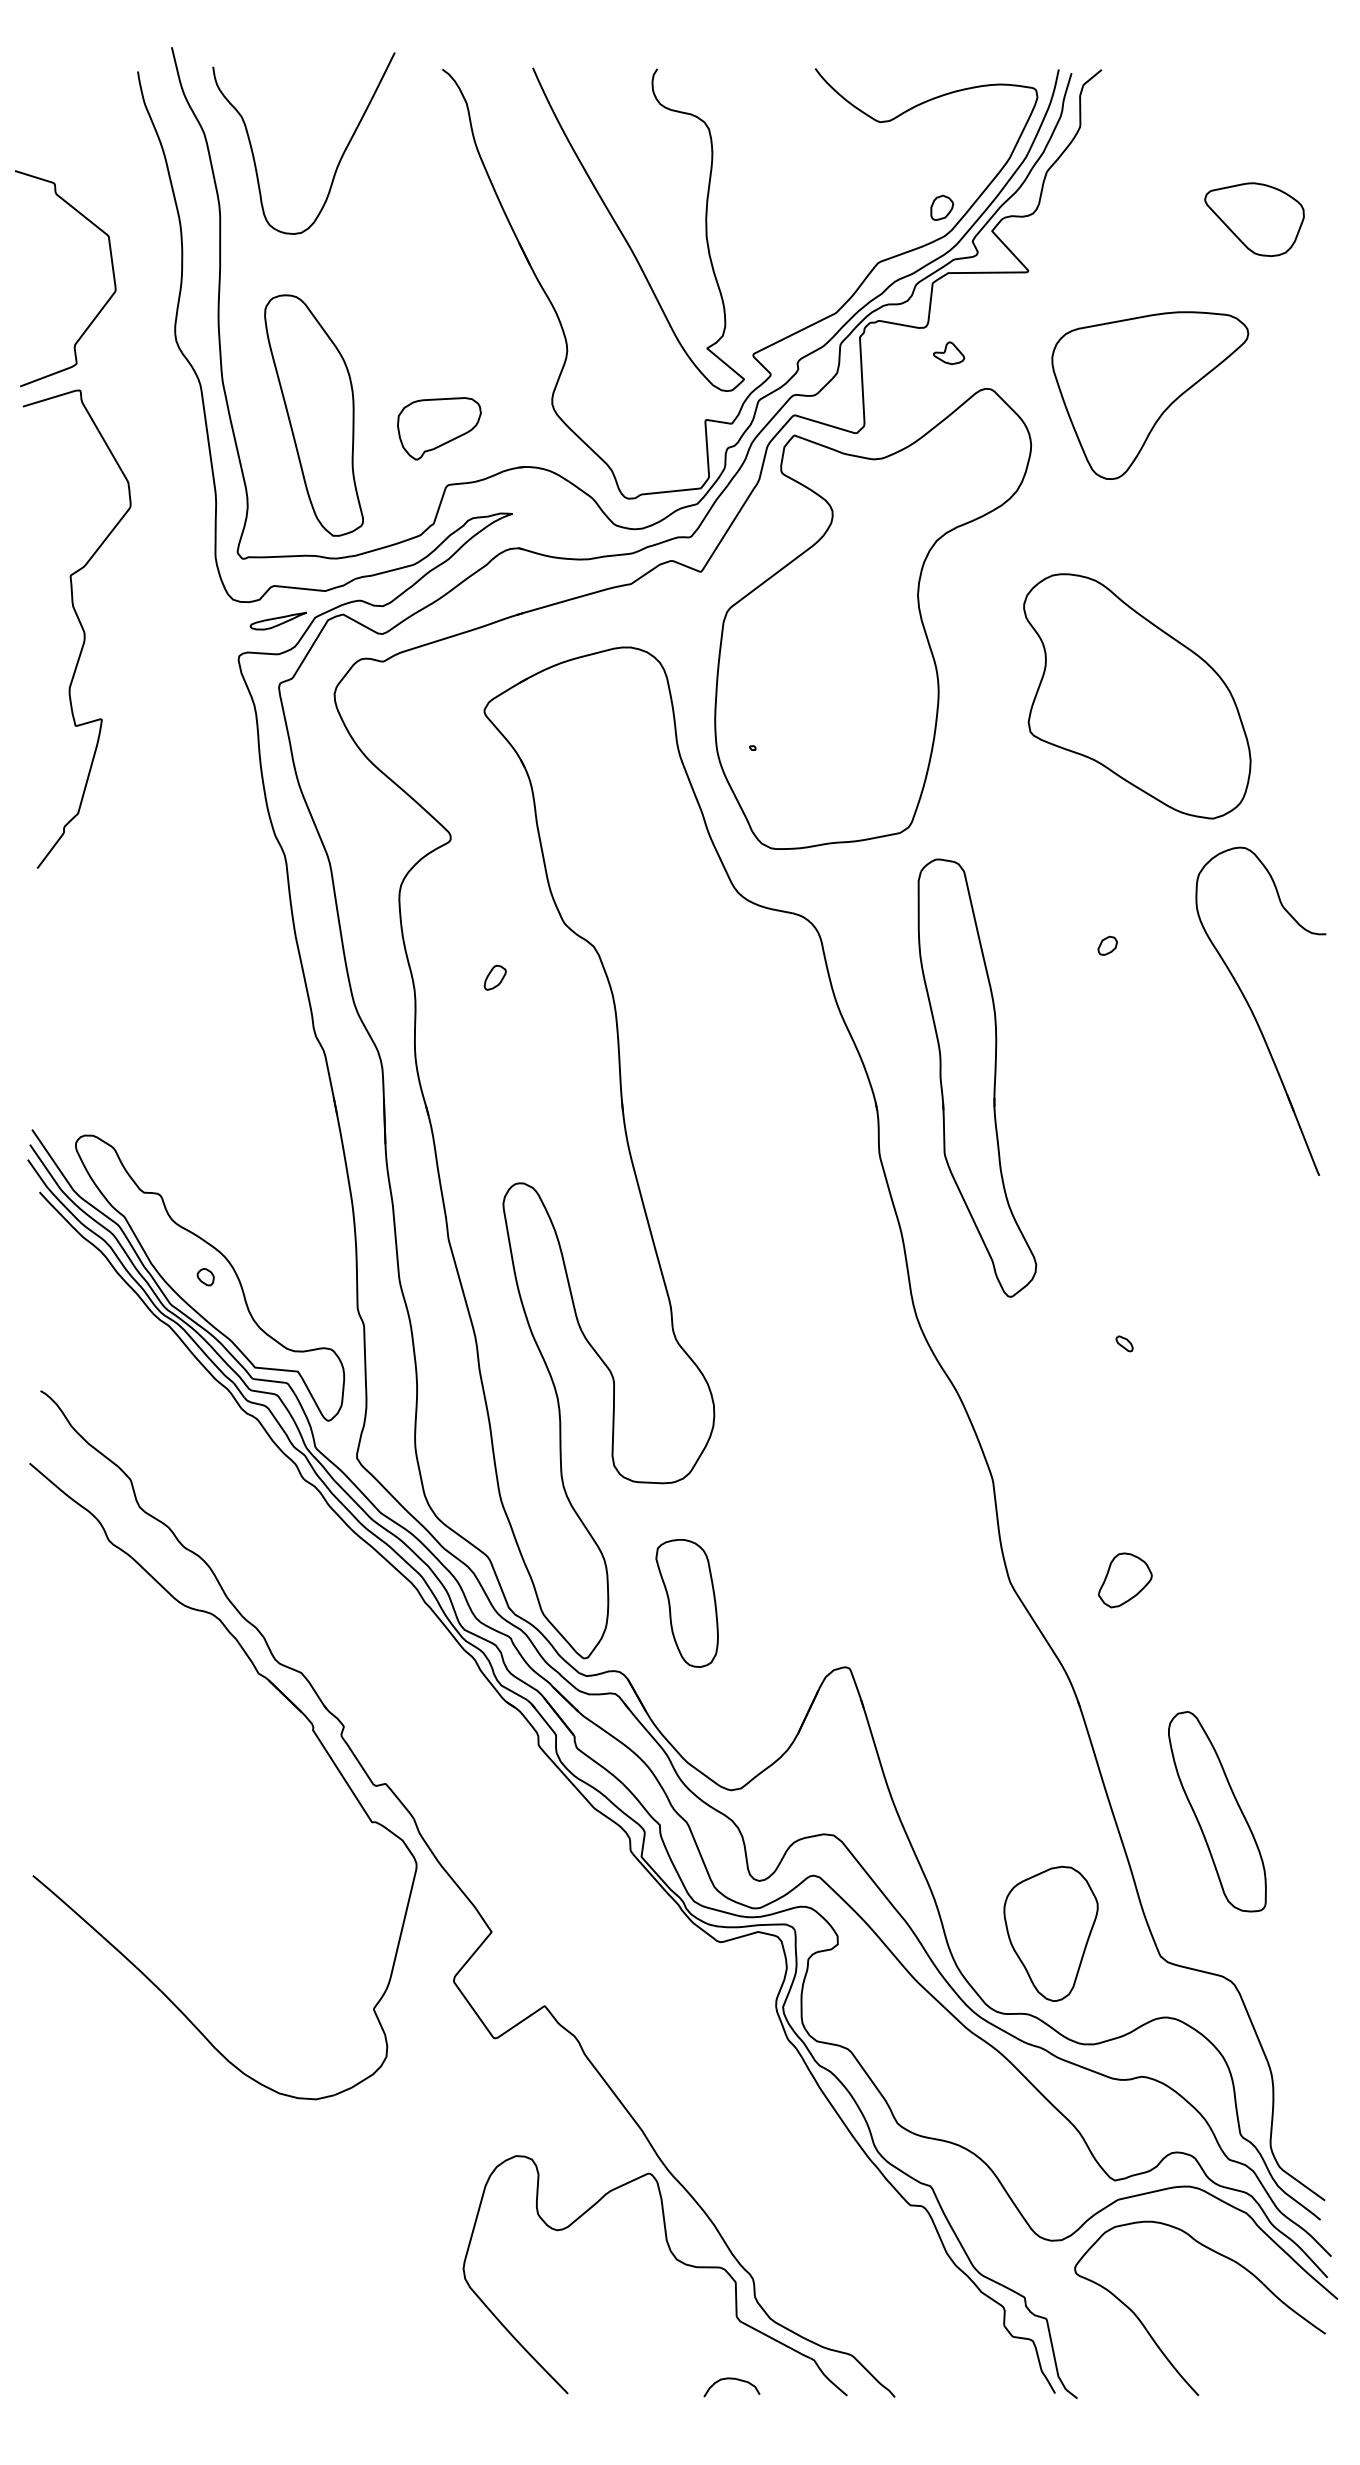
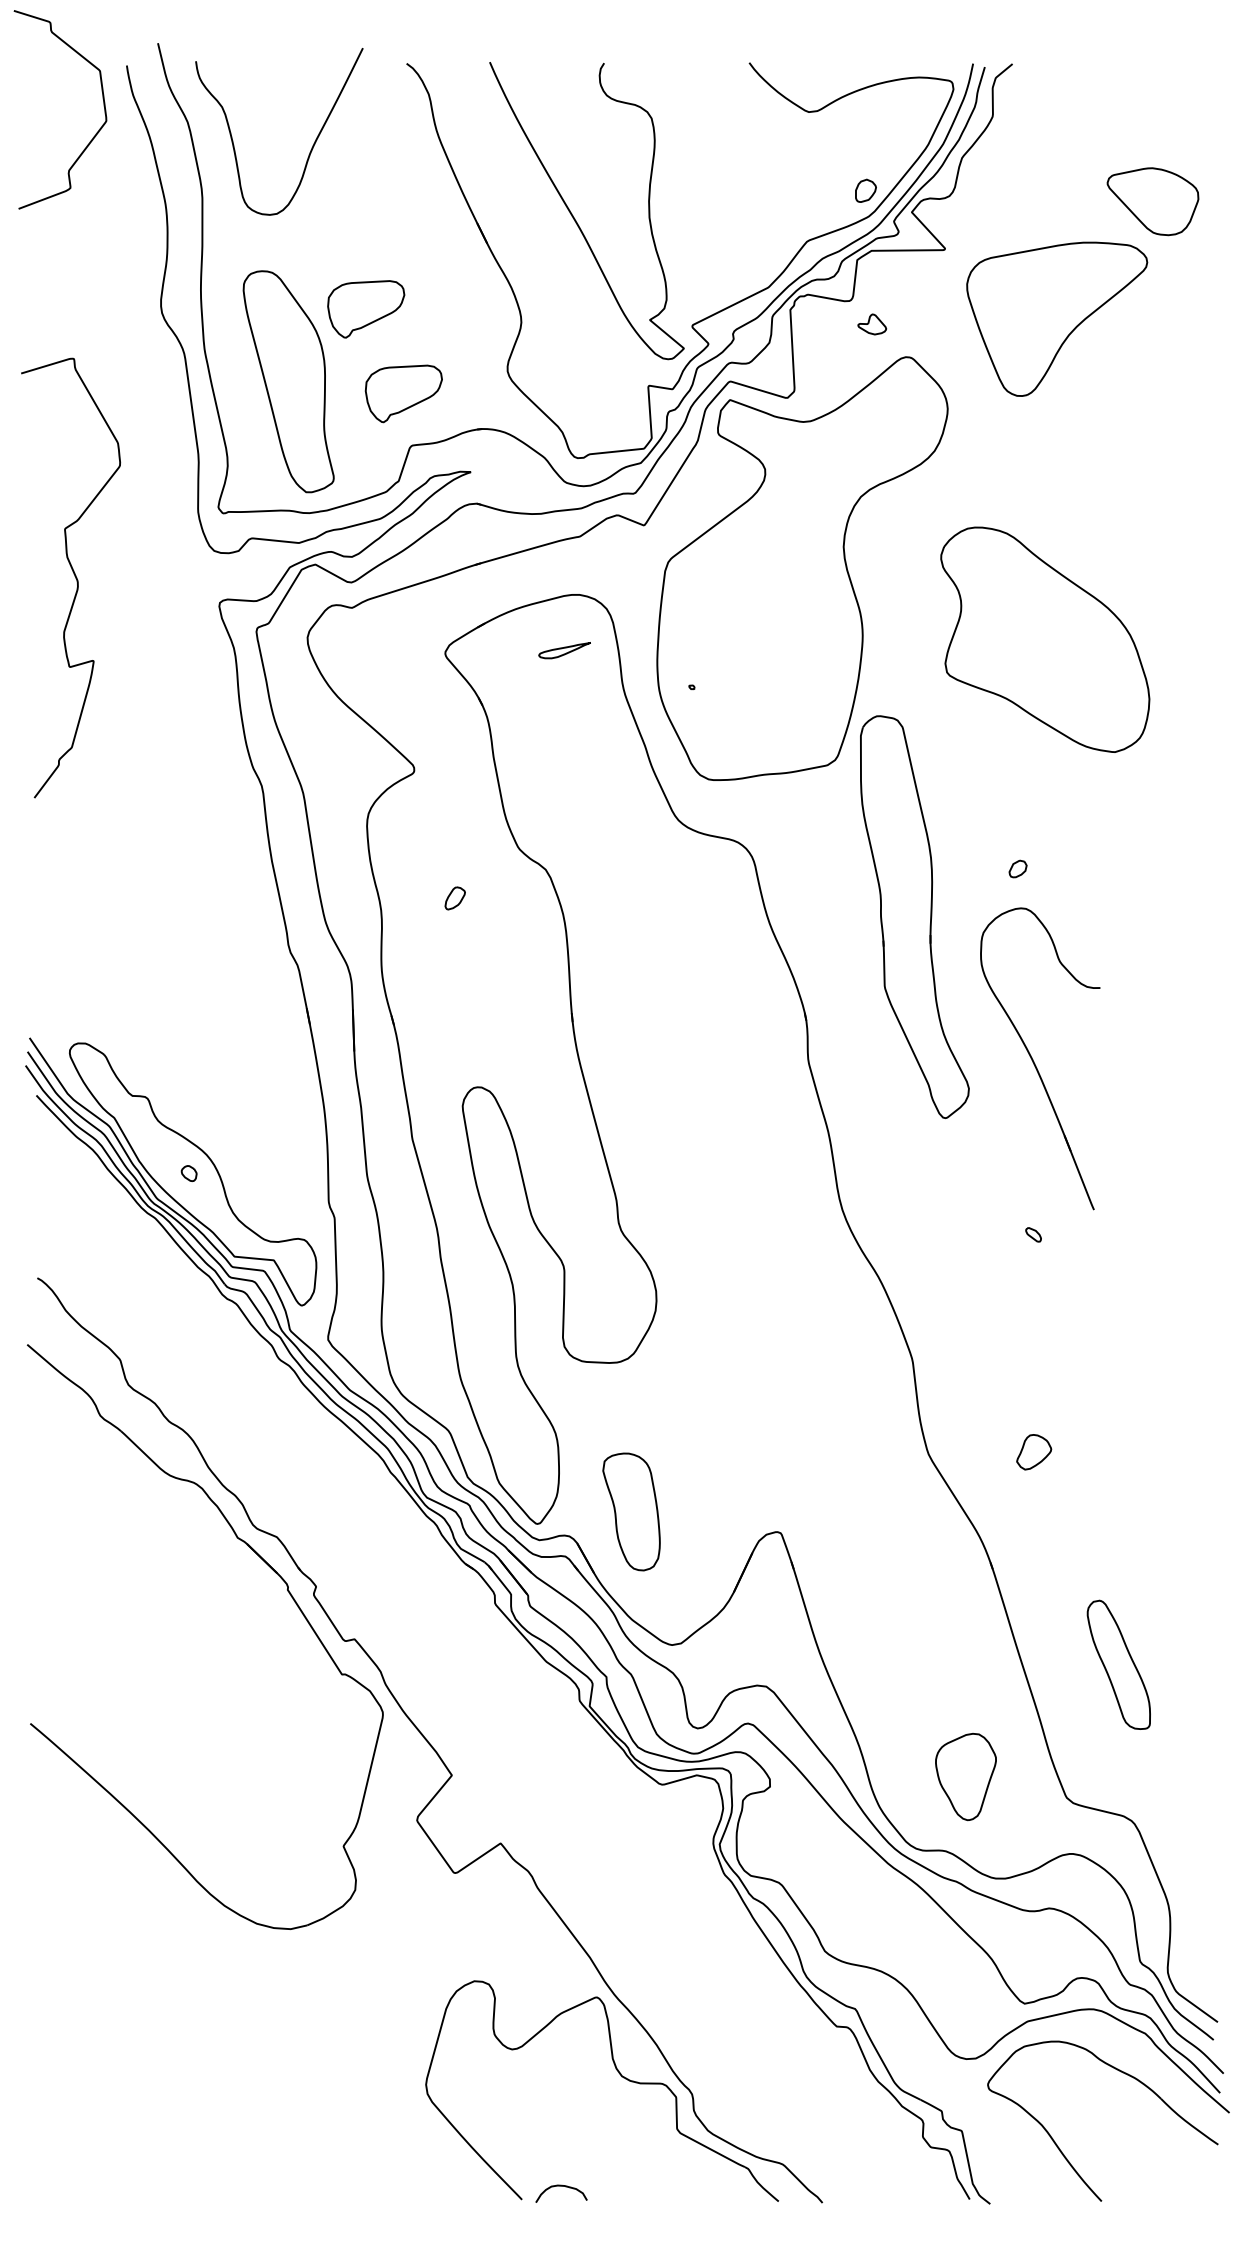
curve: (102, 306) -> (94, 135), moved
part: (398, 336) -> (366, 309), added
part: (1150, 395) -> (1057, 319), moved
part: (277, 620) -> (563, 650), moved
part: (1254, 1014) -> (1034, 1061), moved
part: (977, 1077) -> (914, 916), moved
part: (1124, 1580) -> (1033, 1452), size x0.7
part: (686, 1603) -> (630, 1512), moved
part: (1217, 1811) -> (1118, 1664), size x0.7
part: (1050, 1933) -> (965, 1776), size x0.7
curve: (731, 2379) -> (561, 2186), moved

